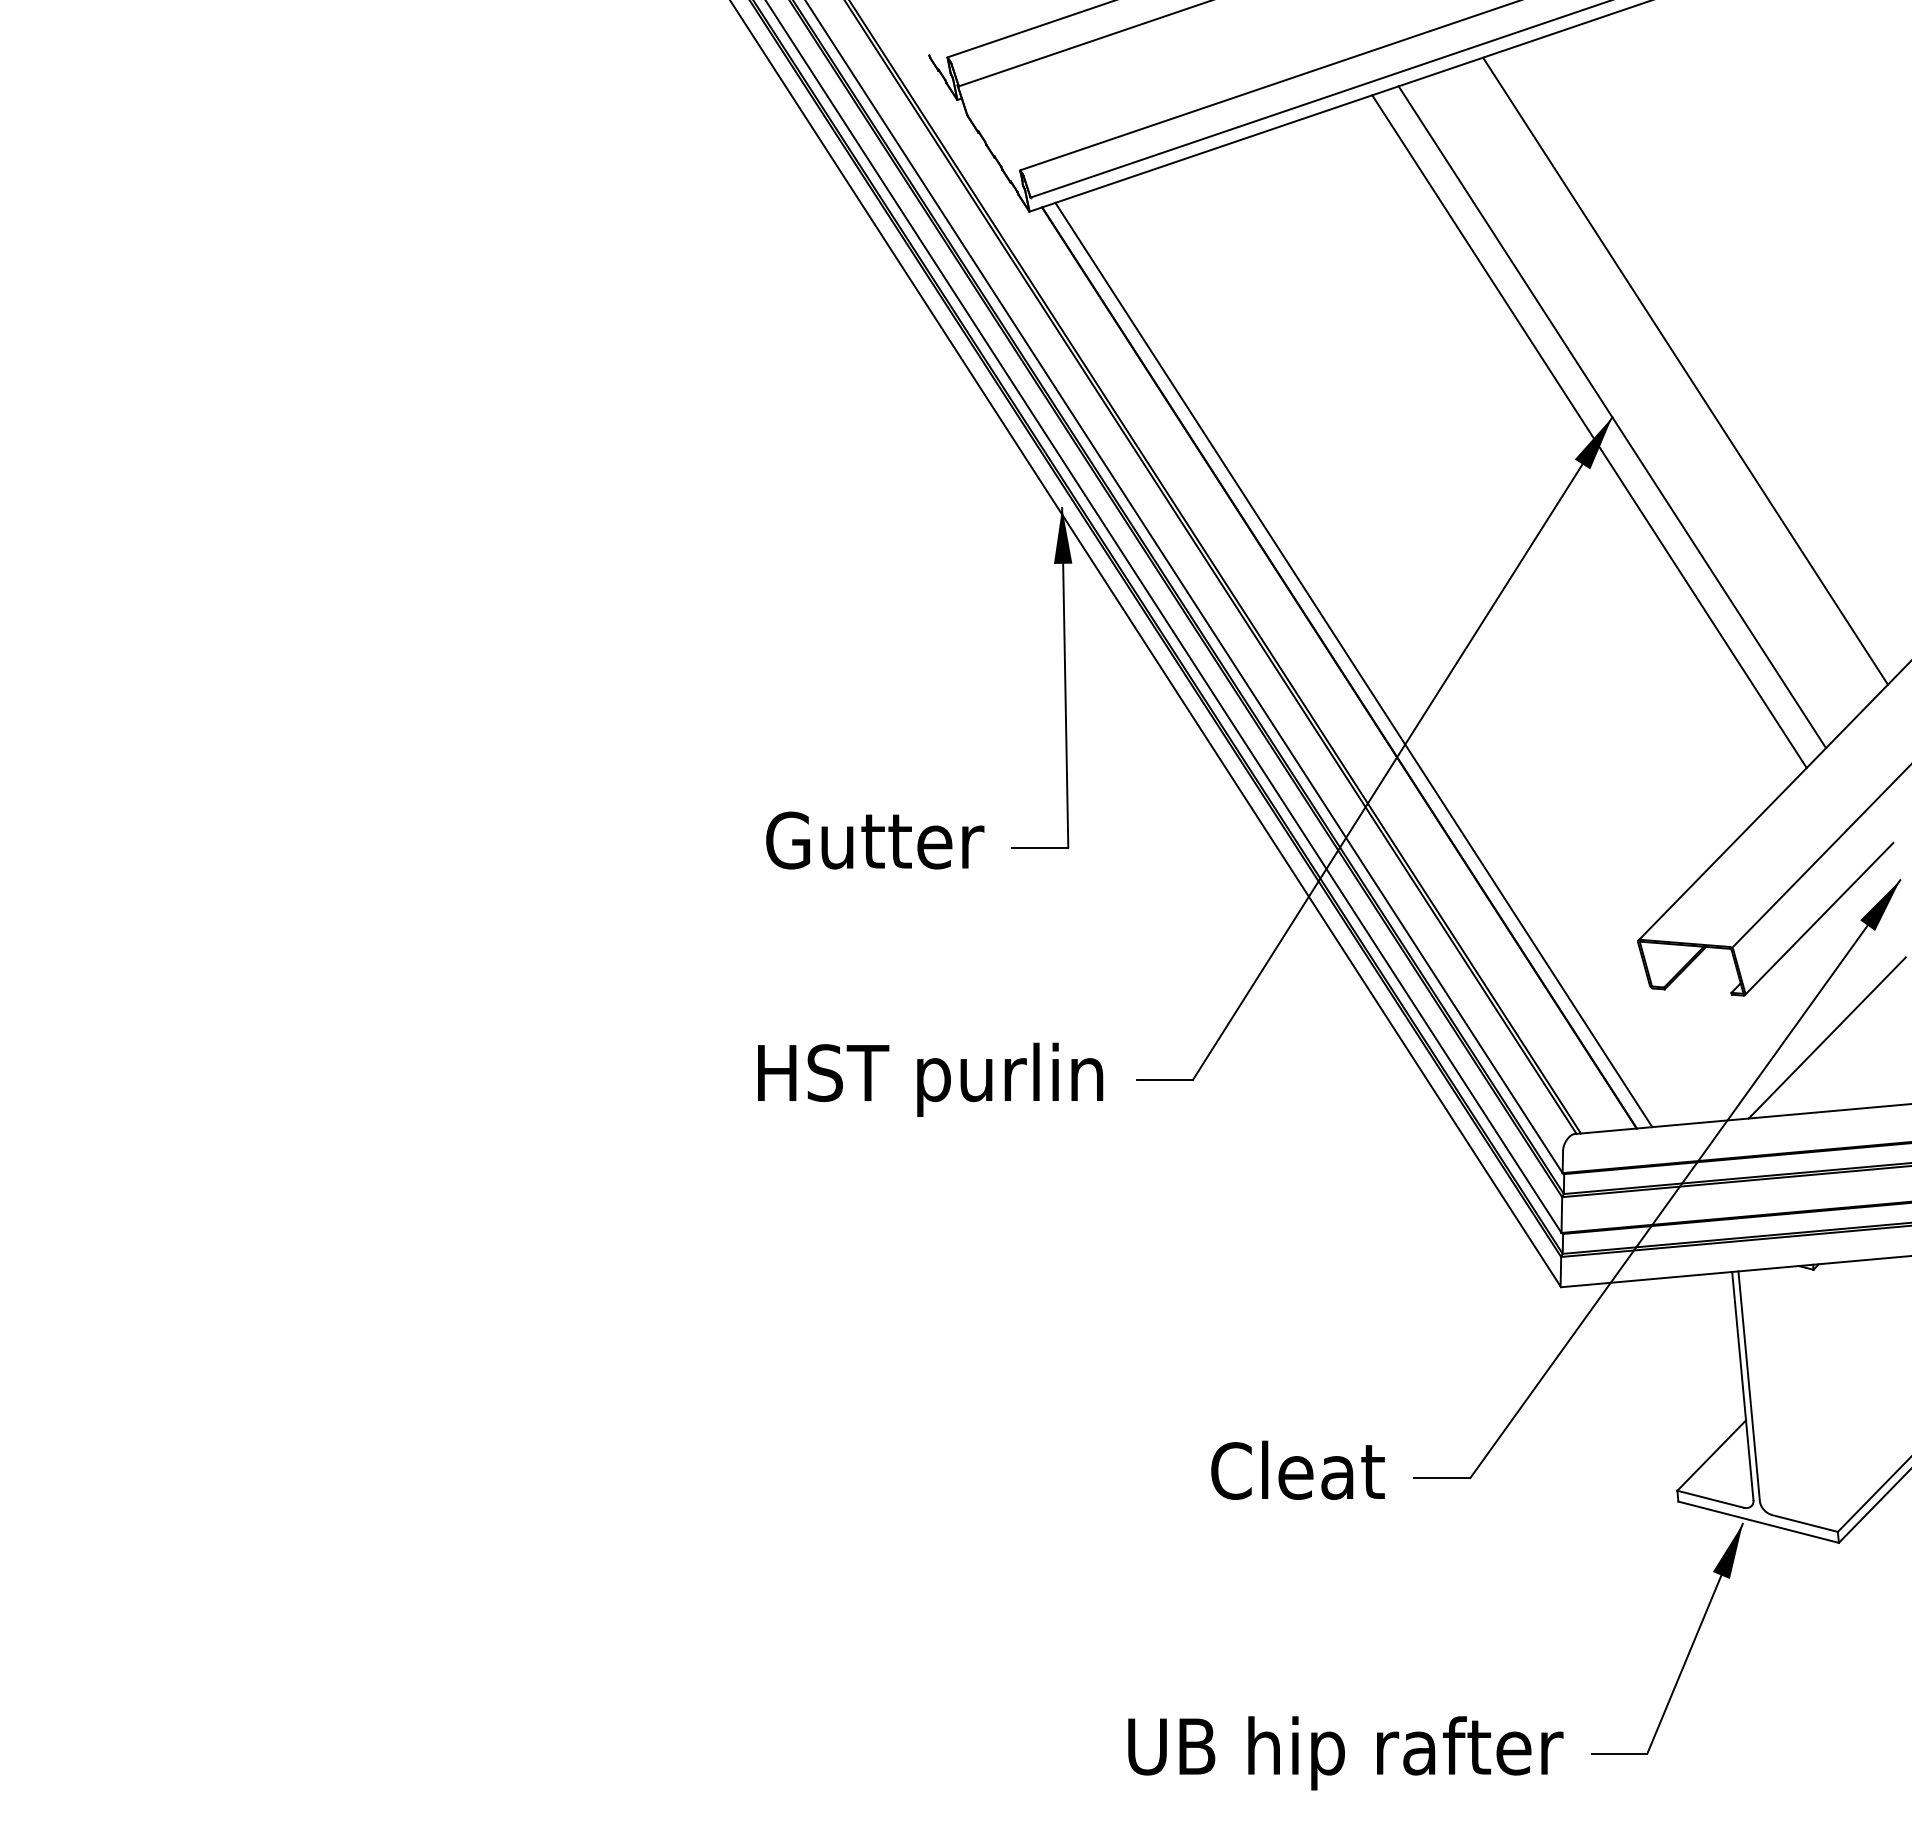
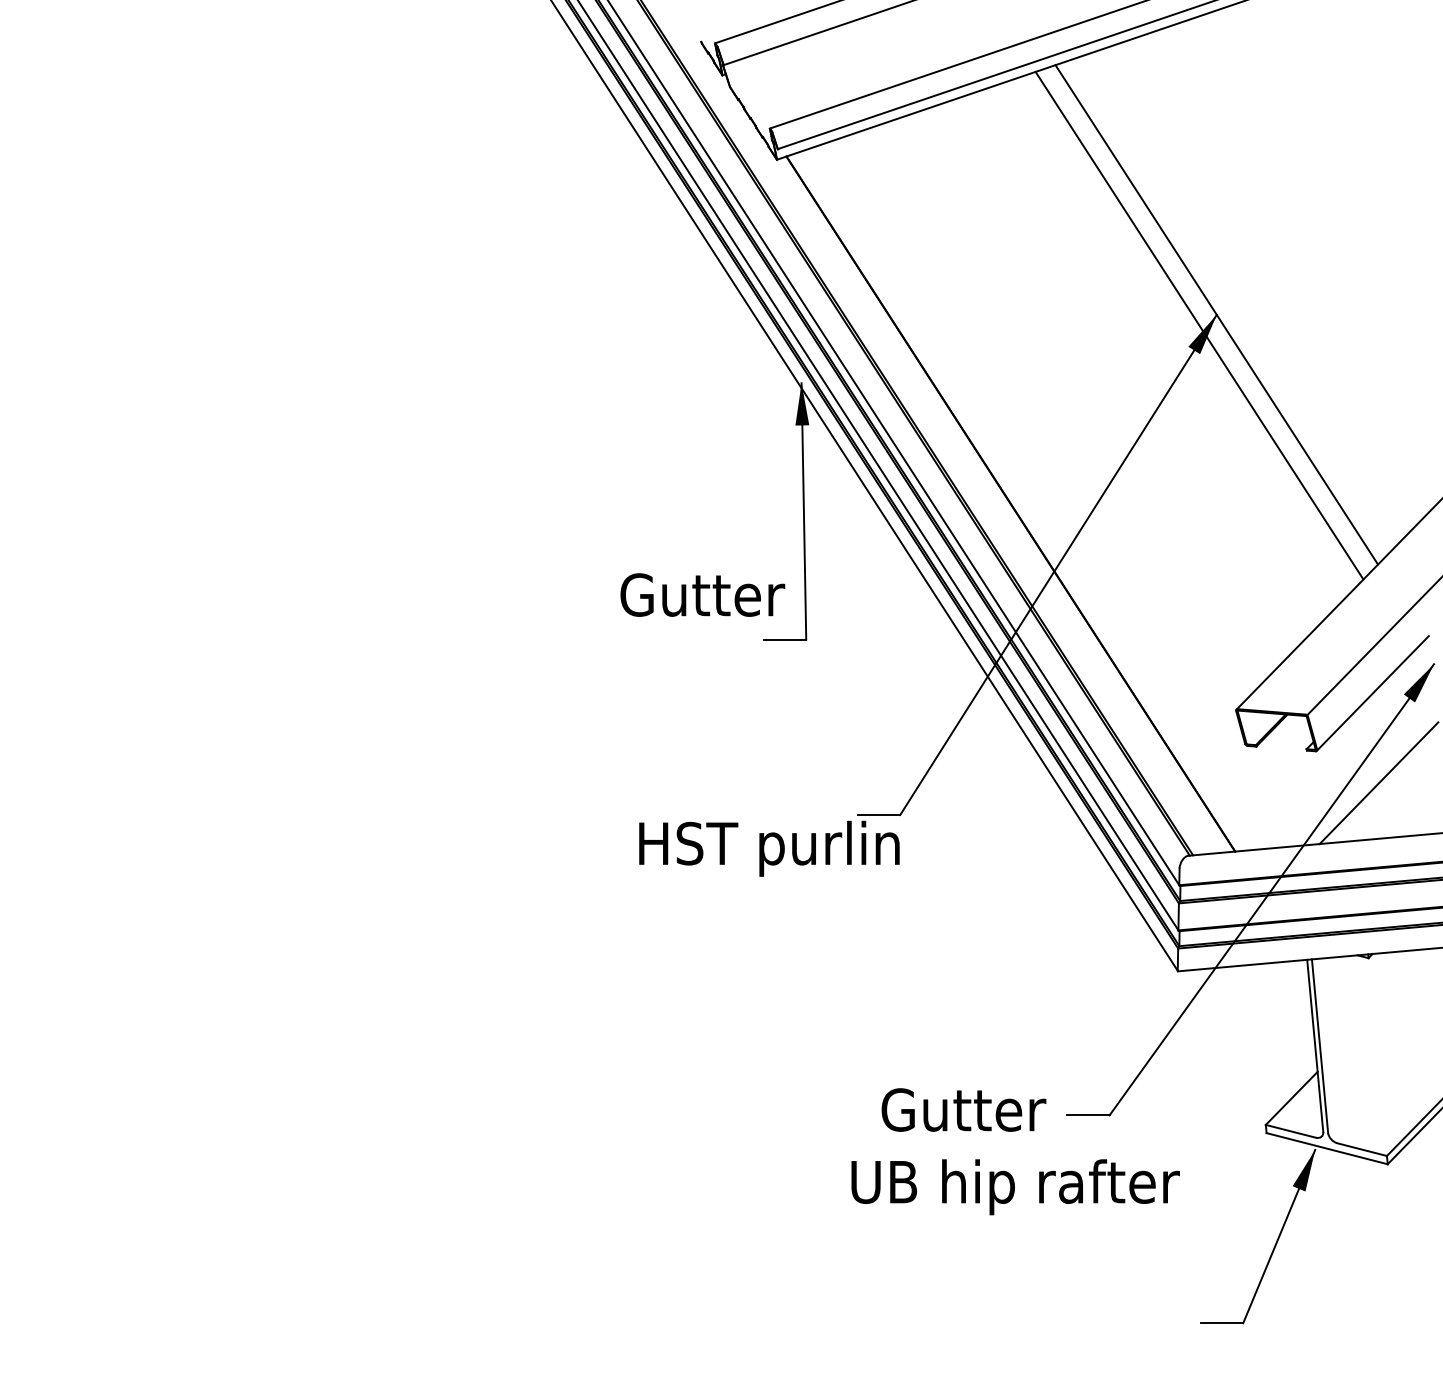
line: (1685, 370) -> (1271, 279), removed
line: (1353, 664) -> (1021, 501), removed
text: (875, 840) -> (703, 595), moved
text: (930, 1079) -> (769, 848), moved
text: (1277, 1469) -> (964, 1108), Cleat -> Gutter
text: (1345, 1753) -> (1015, 1187), moved

